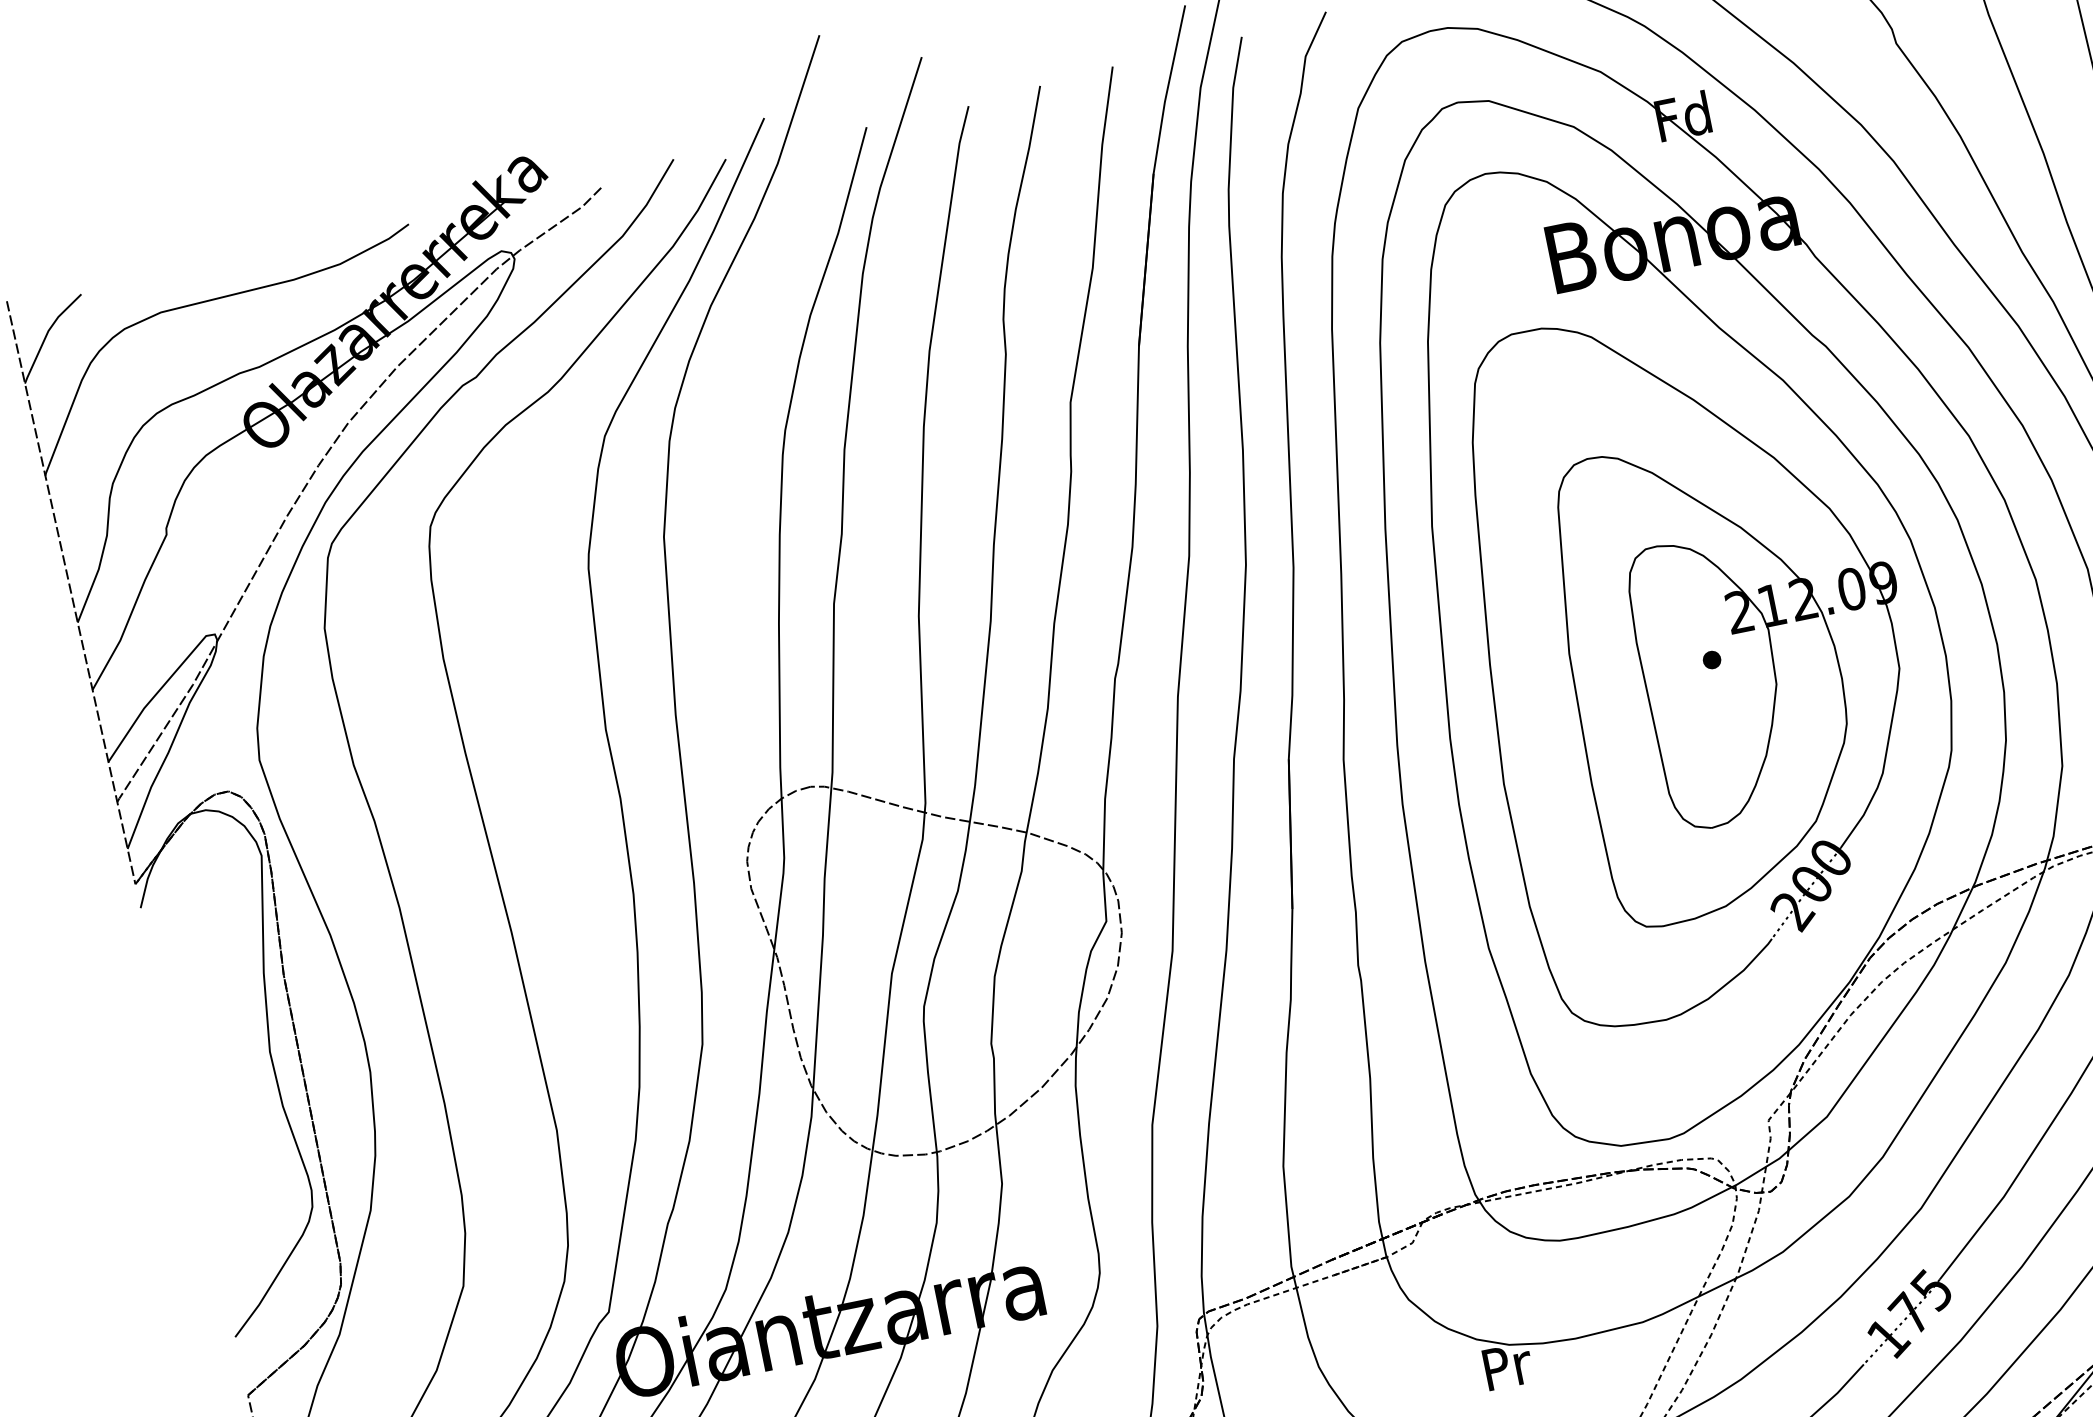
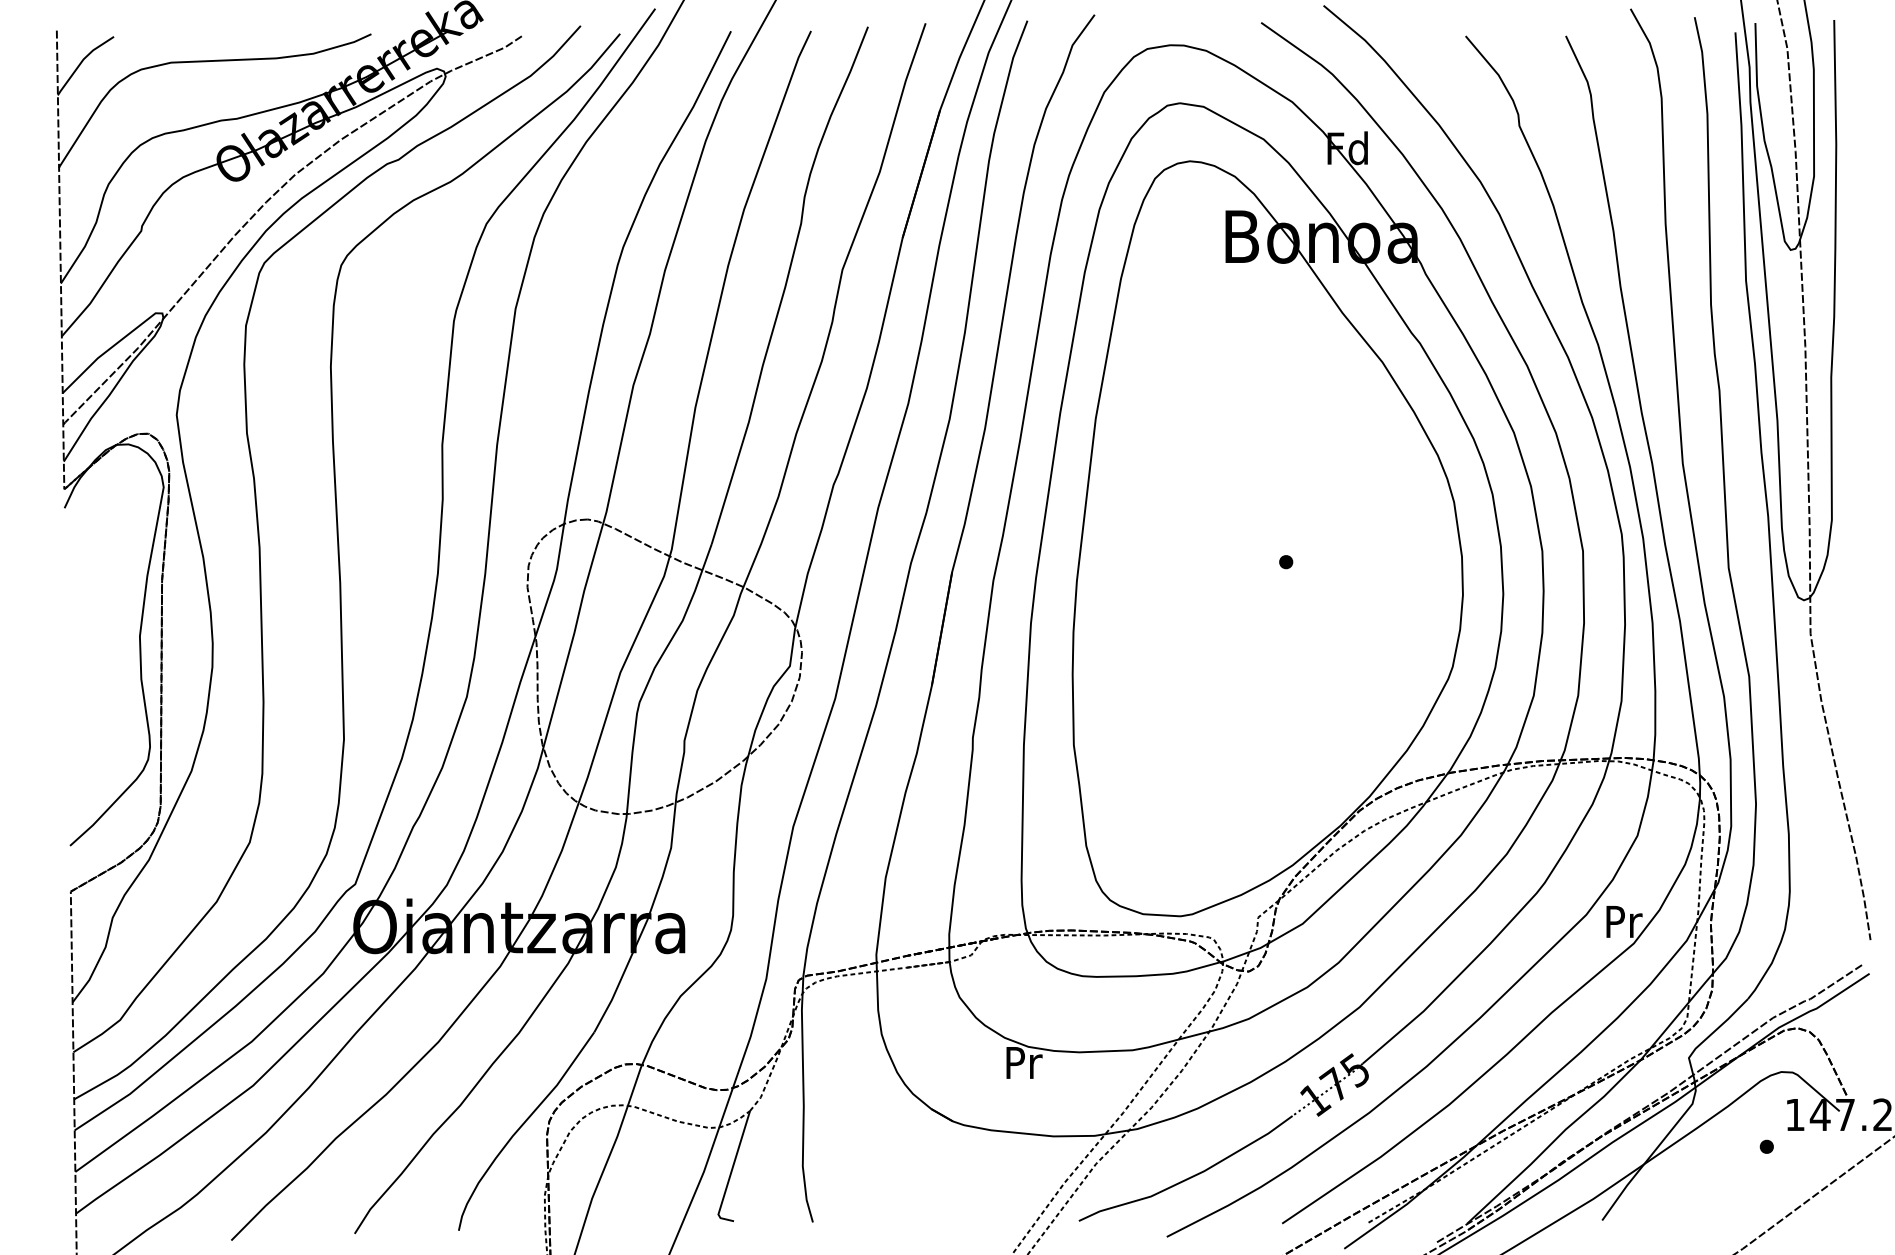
part: (1694, 654) -> (1273, 555), removed

